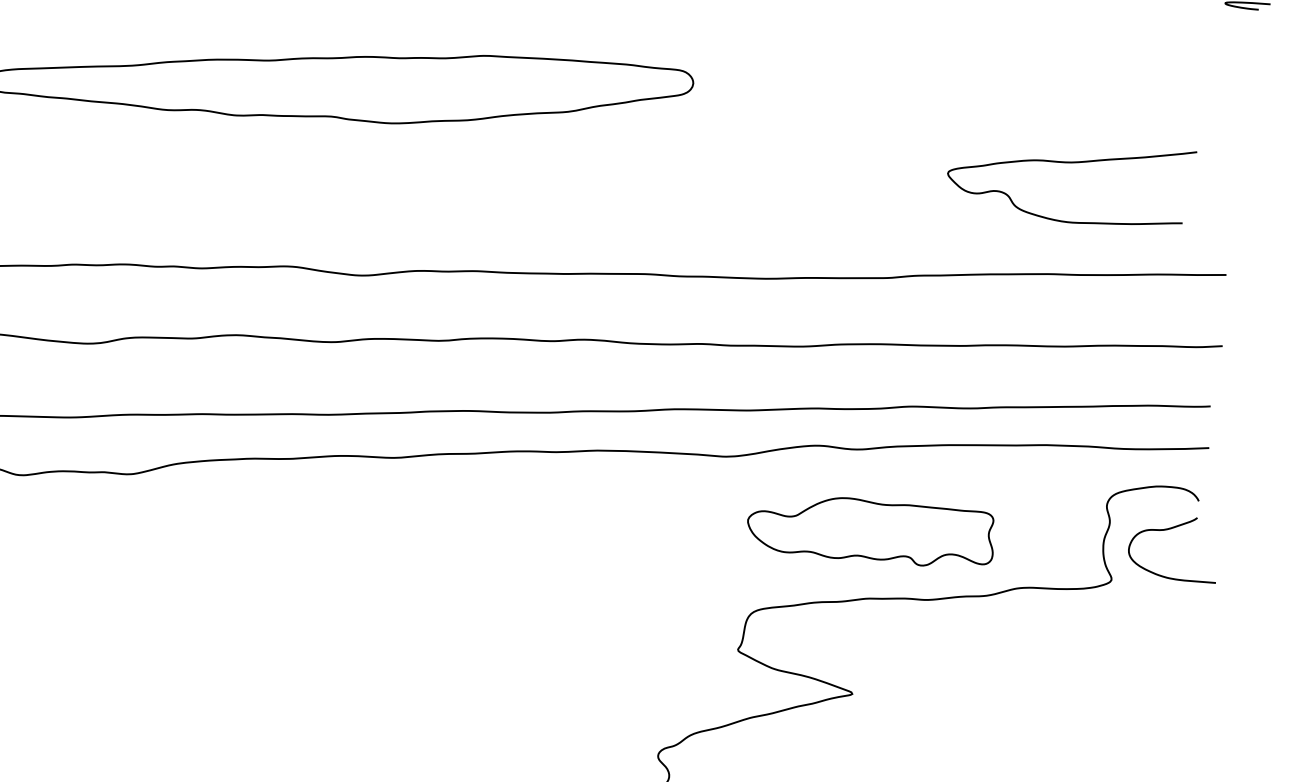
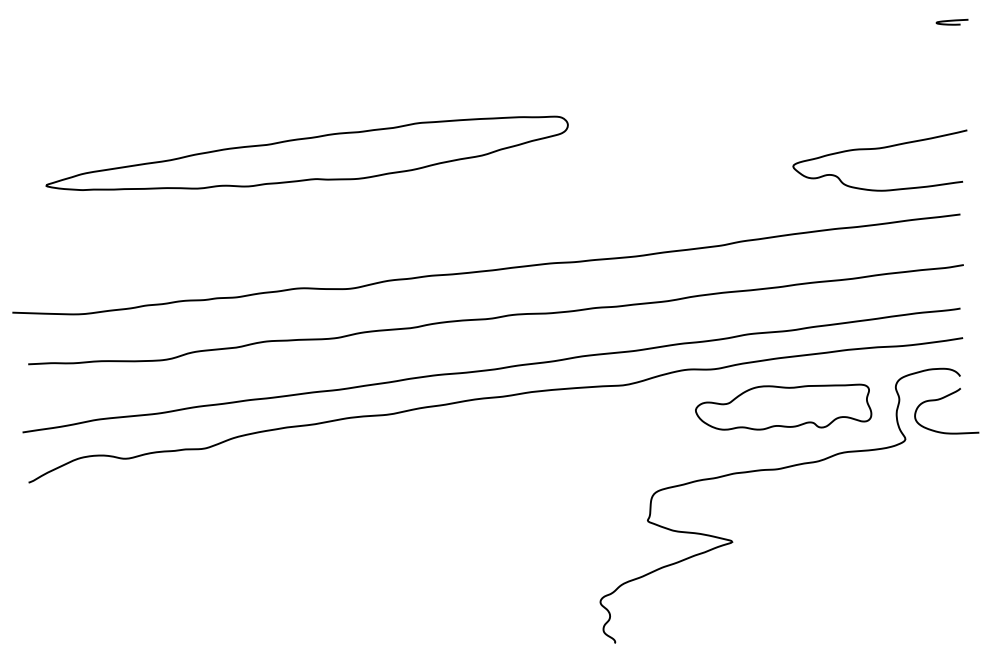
curve: (1071, 164) -> (879, 149), moved
part: (871, 529) -> (783, 406), moved

